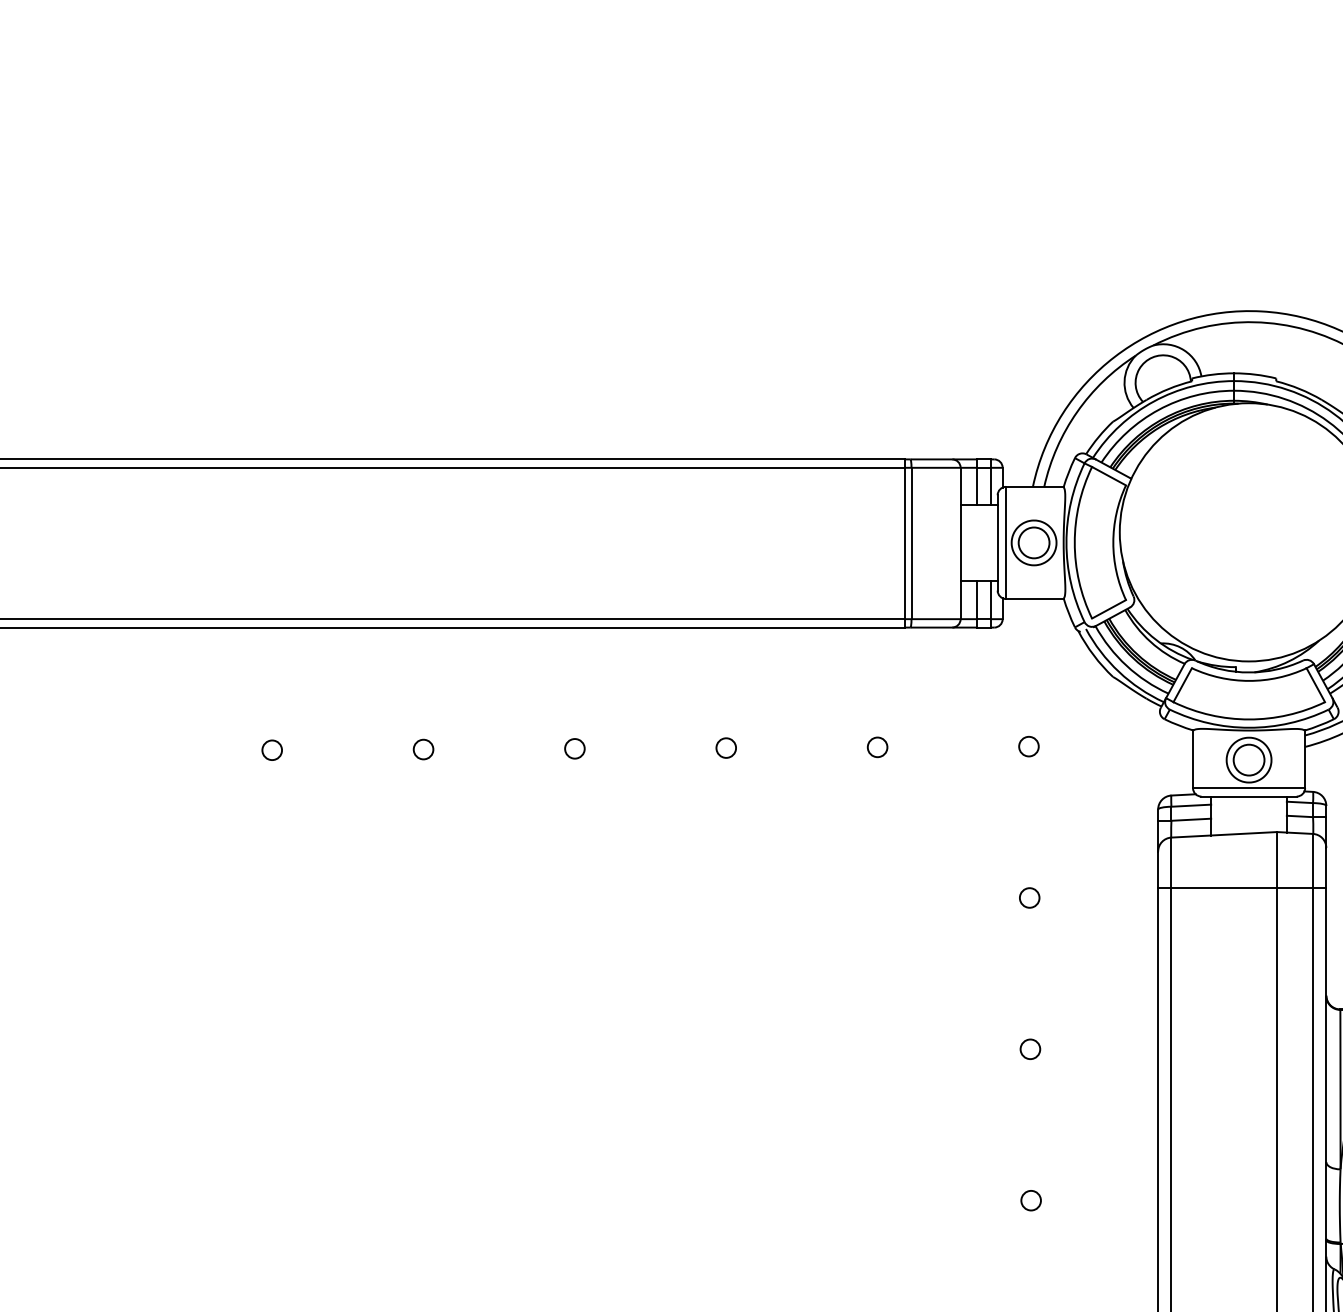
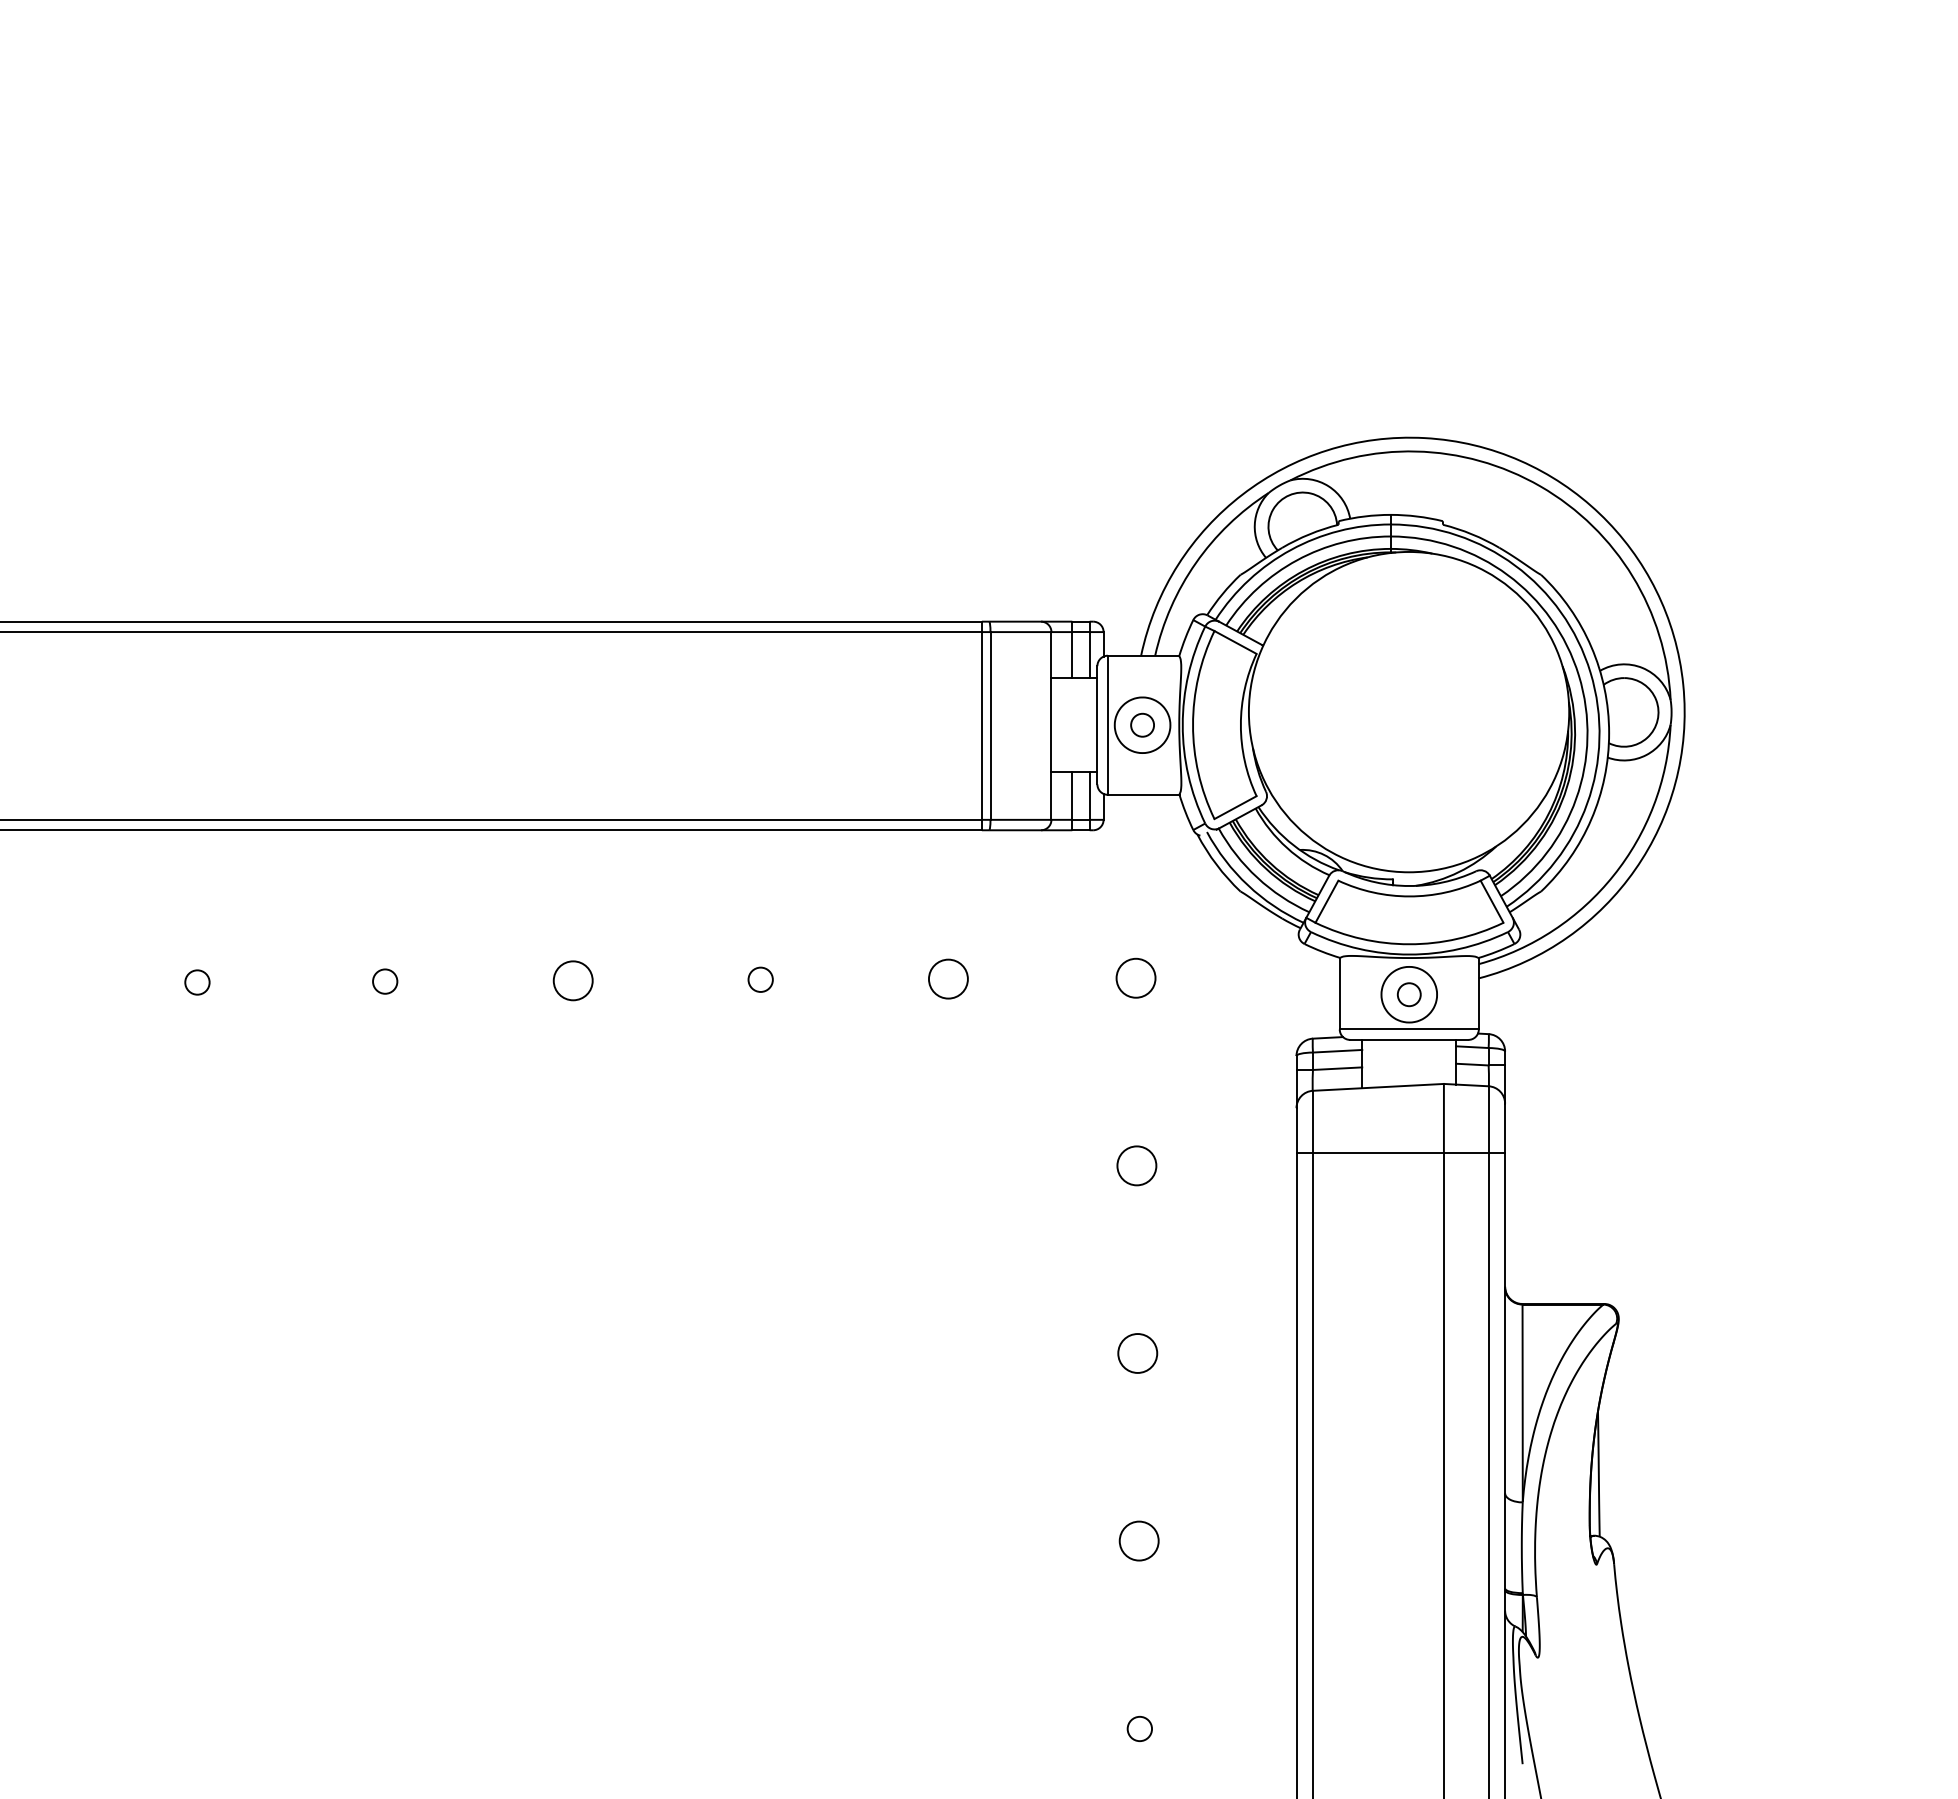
circle: (1034, 543) -> (1142, 725), size x0.6
circle: (1029, 746) -> (1136, 977), size x1.6
circle: (877, 747) -> (948, 978), size x1.6
circle: (574, 748) -> (572, 980), size x1.6
circle: (1249, 759) -> (1409, 994), size x0.6
circle: (1029, 897) -> (1137, 1165), size x1.6
circle: (1030, 1049) -> (1138, 1353), size x1.6
circle: (1030, 1200) -> (1138, 1541), size x1.6

